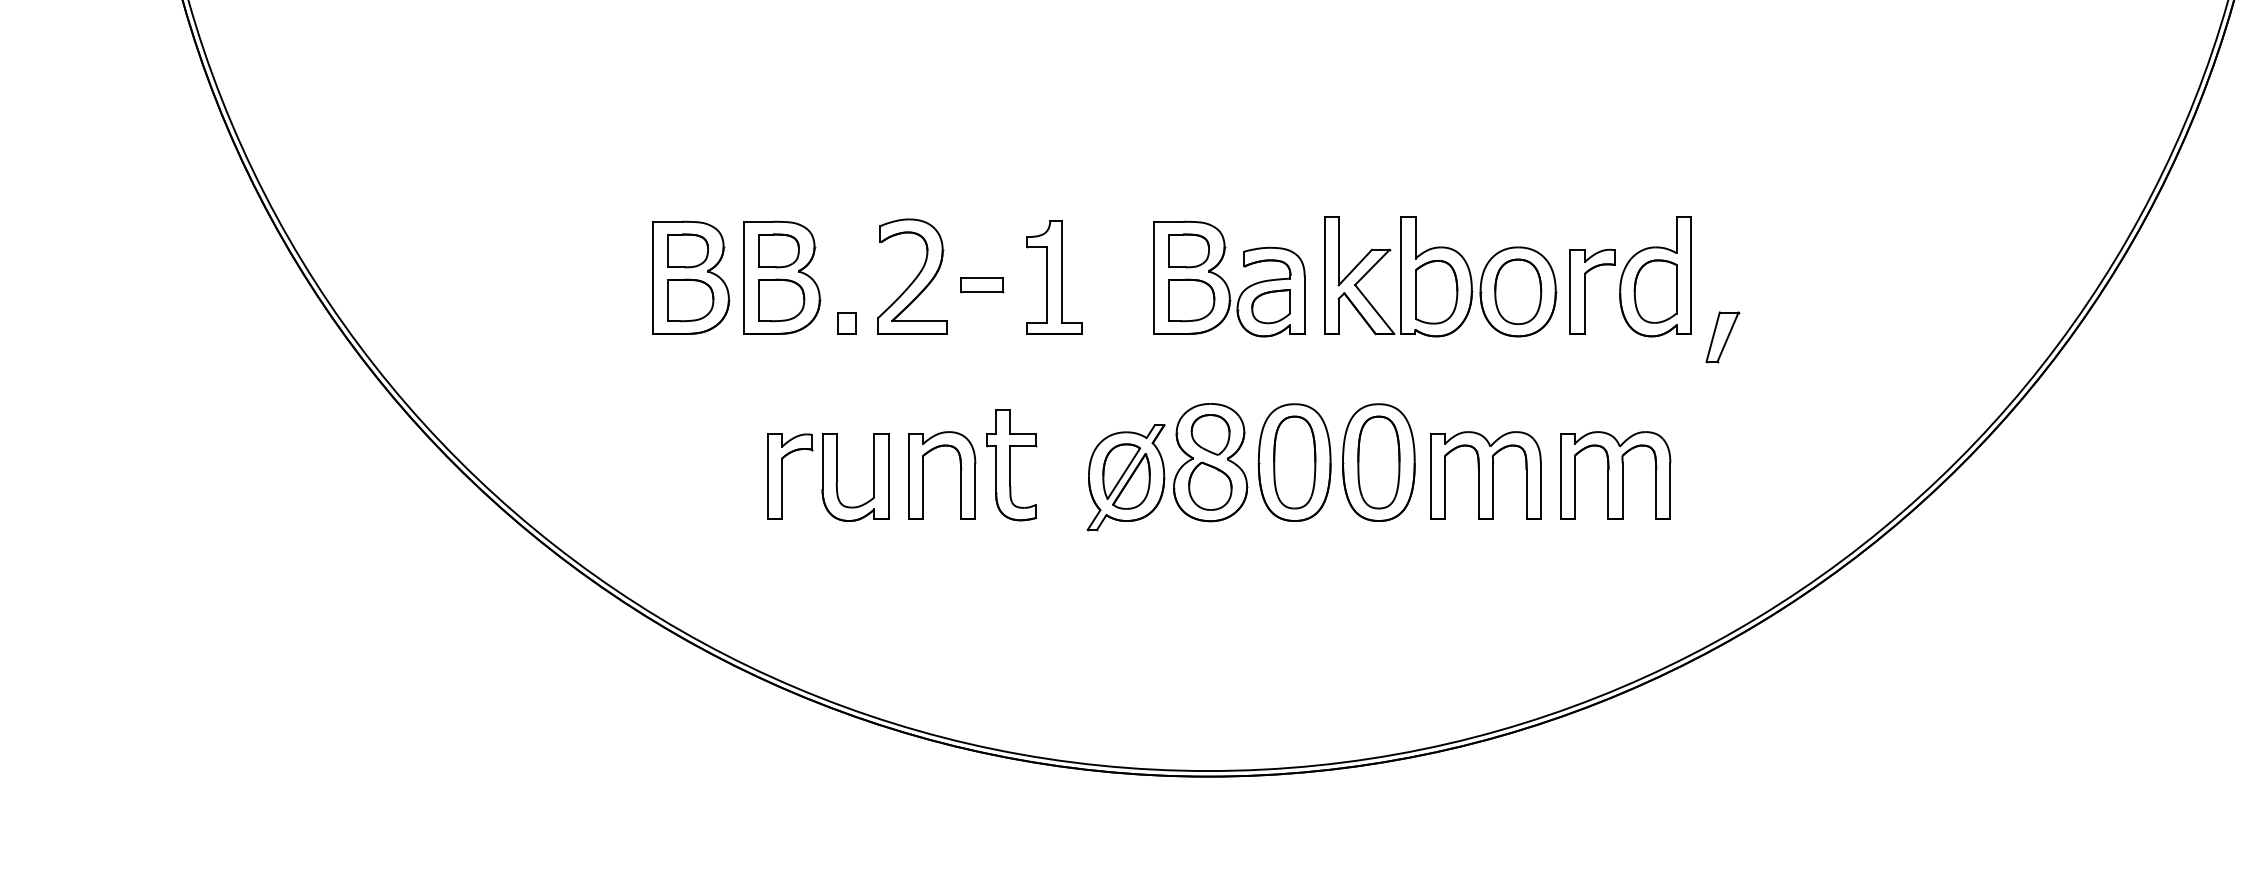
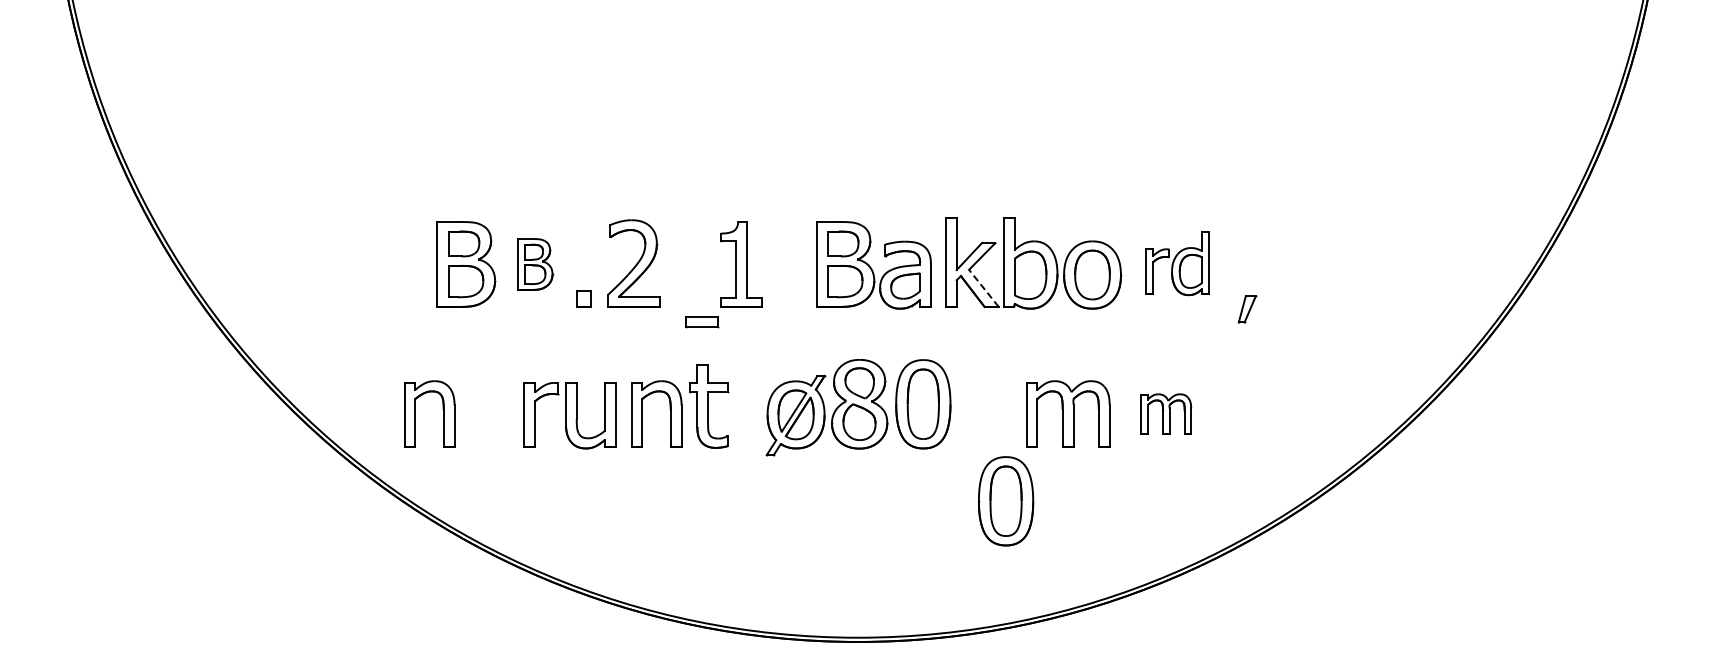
part: (1630, 276) -> (1177, 263), size x0.7
part: (782, 277) -> (535, 264), size x0.6
part: (983, 285) -> (702, 322), moved
line: (1374, 309) -> (983, 288), solid -> dashed
part: (1722, 337) -> (1247, 309), size x0.7
part: (1379, 462) -> (1006, 501), moved
part: (659, 469) -> (442, 409), added
part: (1615, 474) -> (1166, 413), size x0.6

